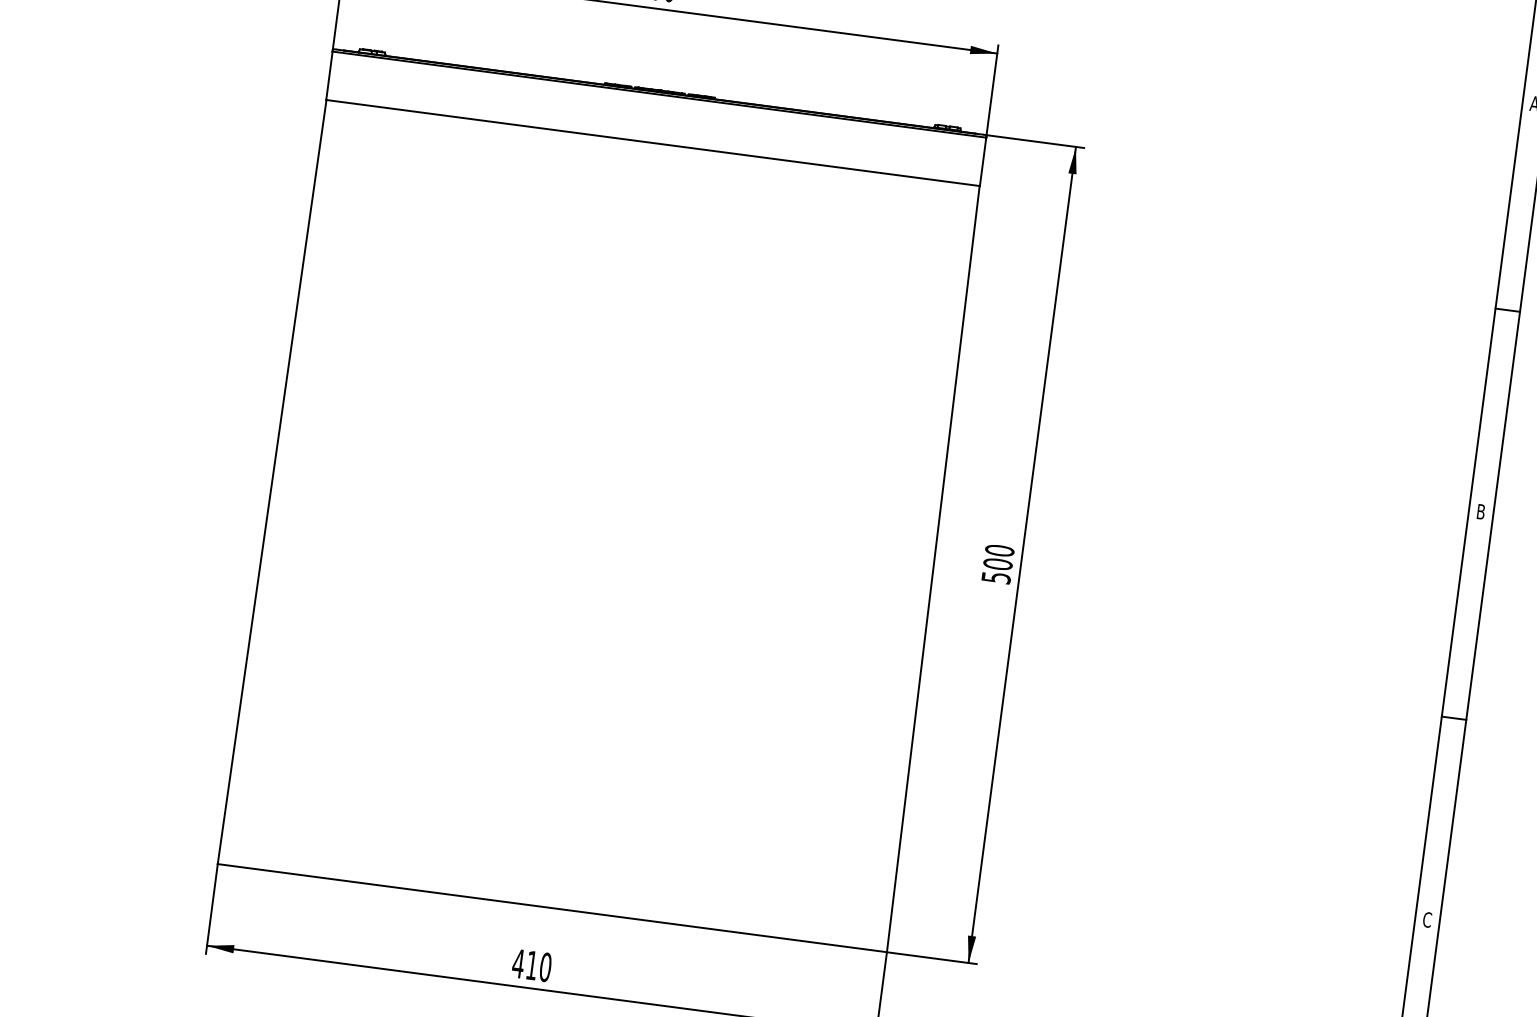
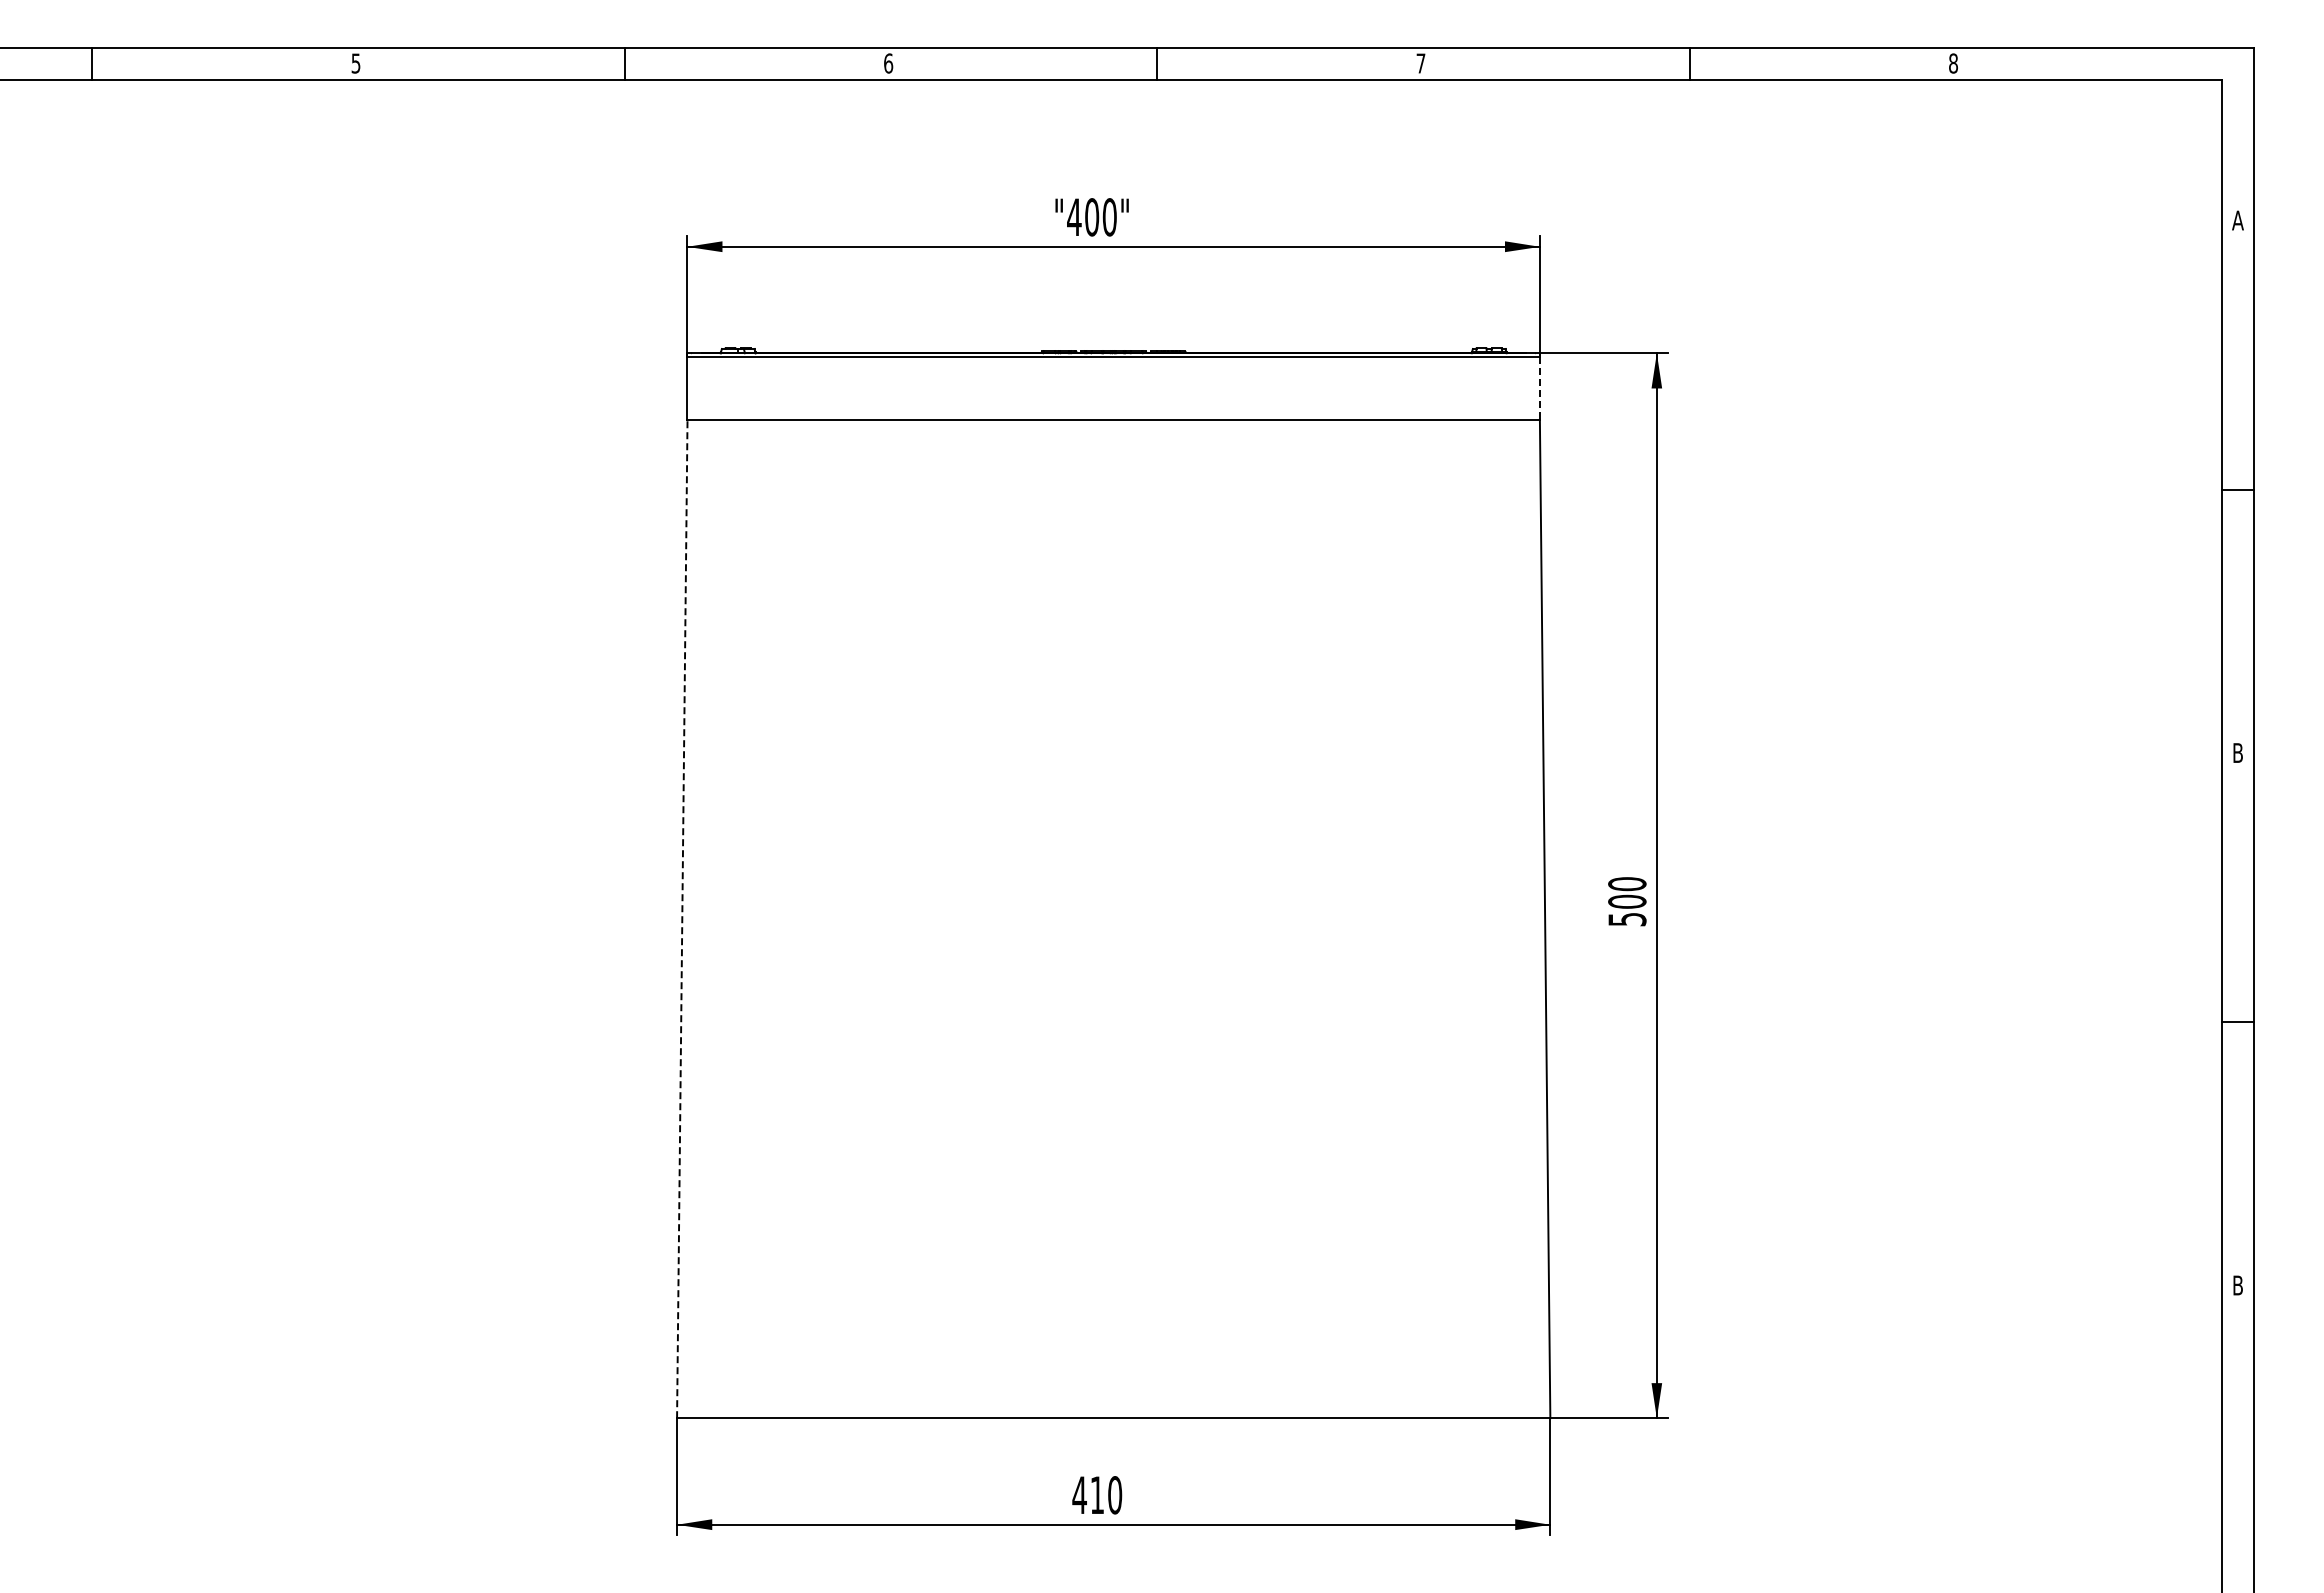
line: (983, 162) -> (1540, 388), solid -> dashed
line: (272, 481) -> (682, 918), solid -> dashed
text: (1426, 919) -> (2237, 1285), C -> B

